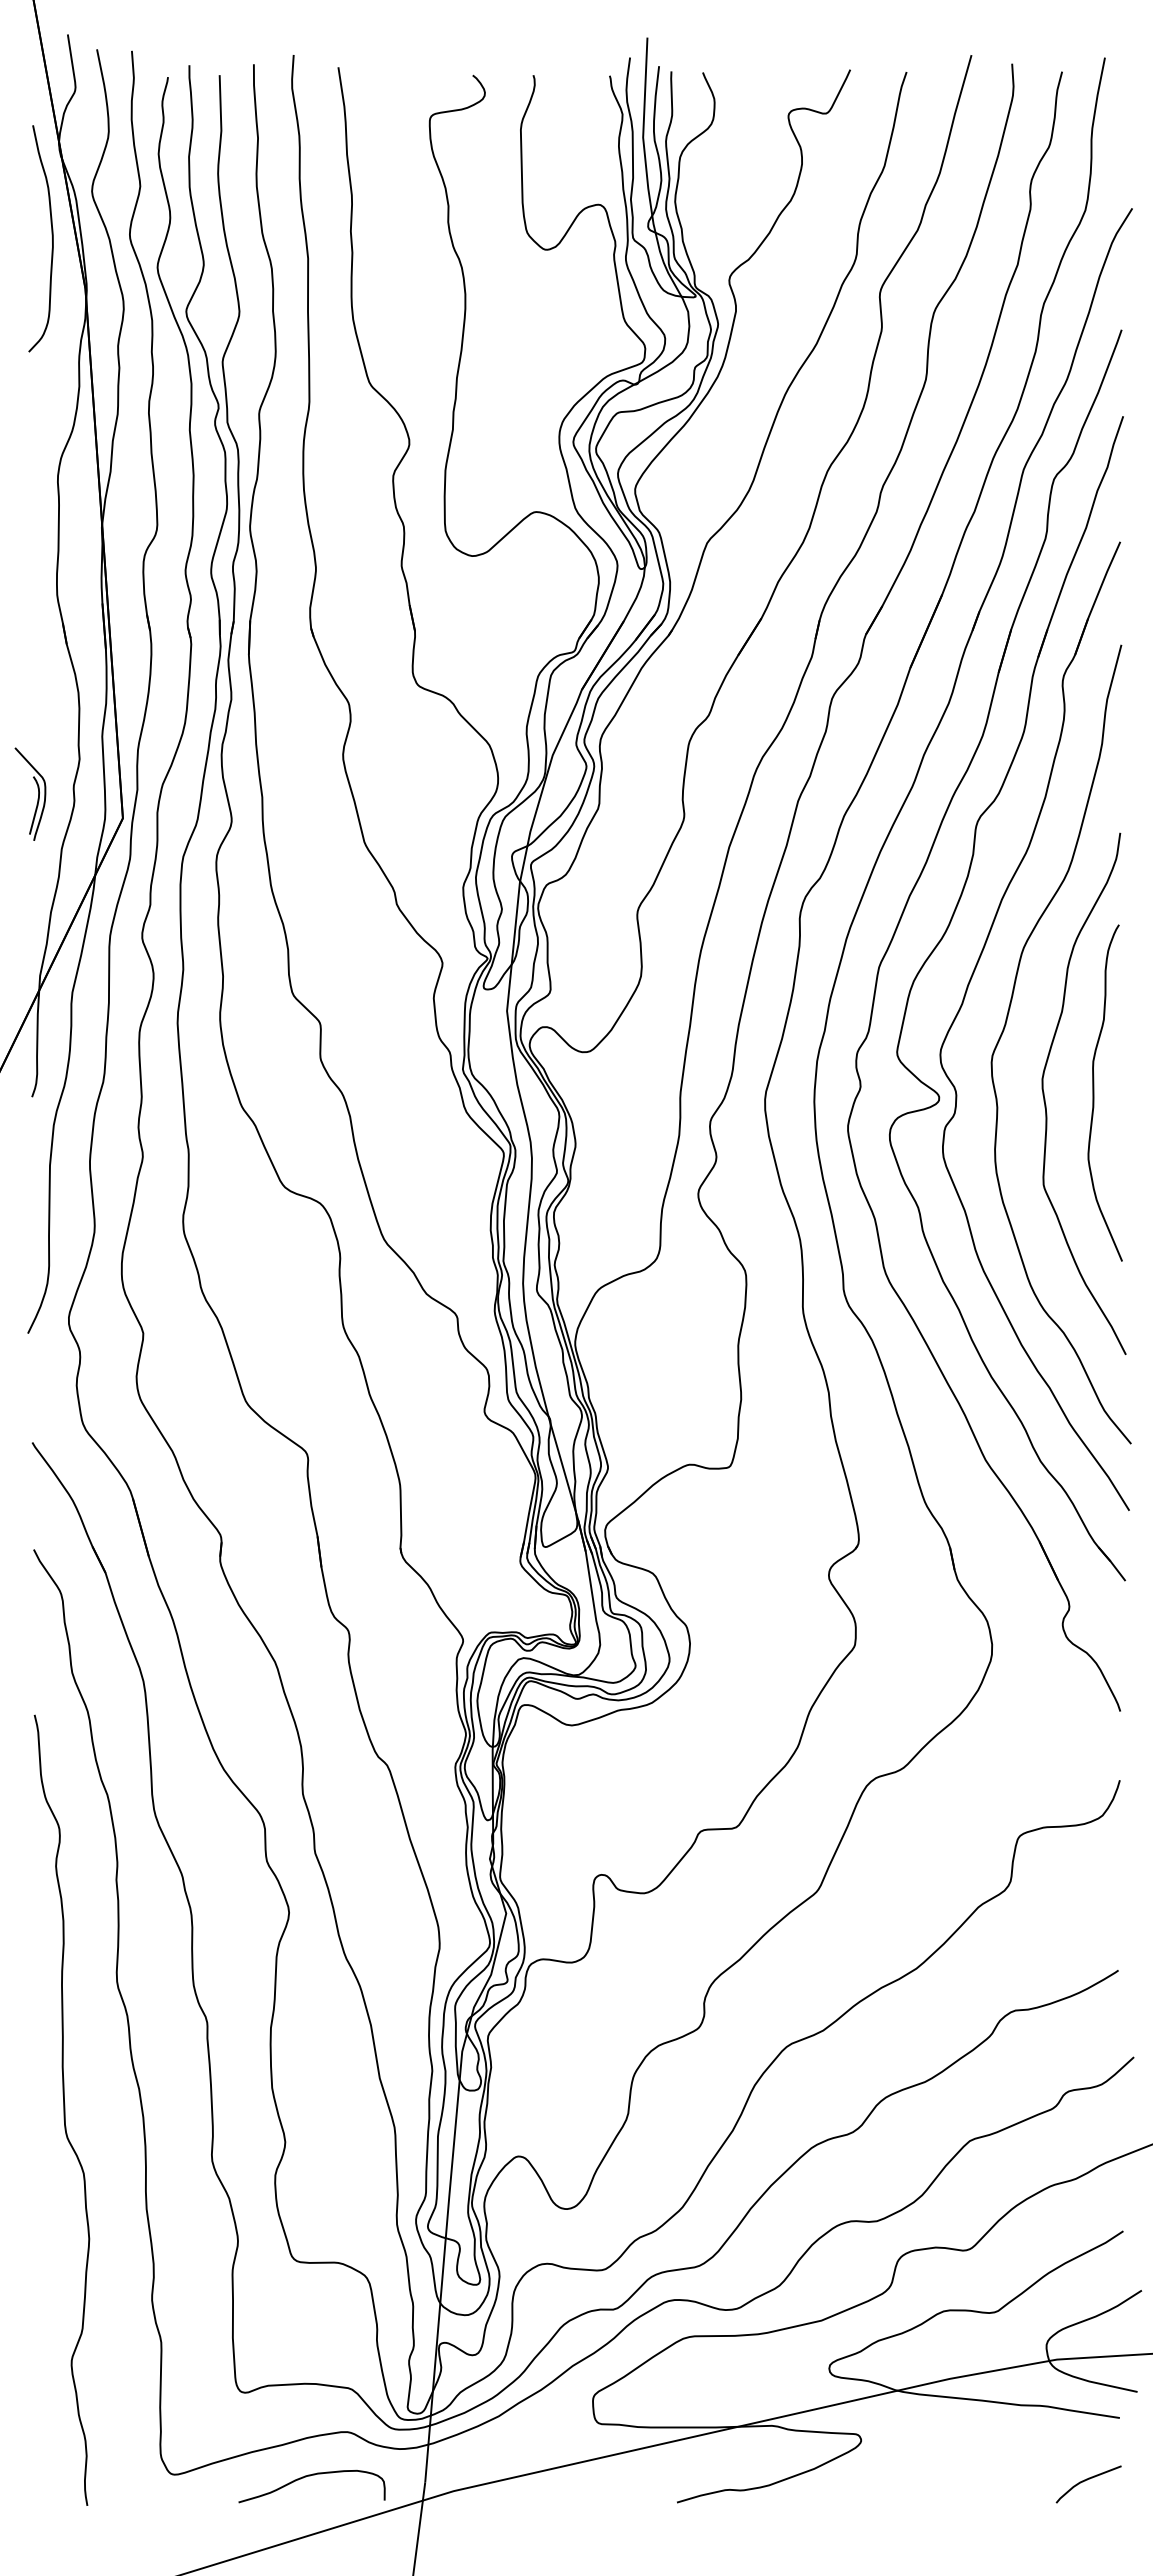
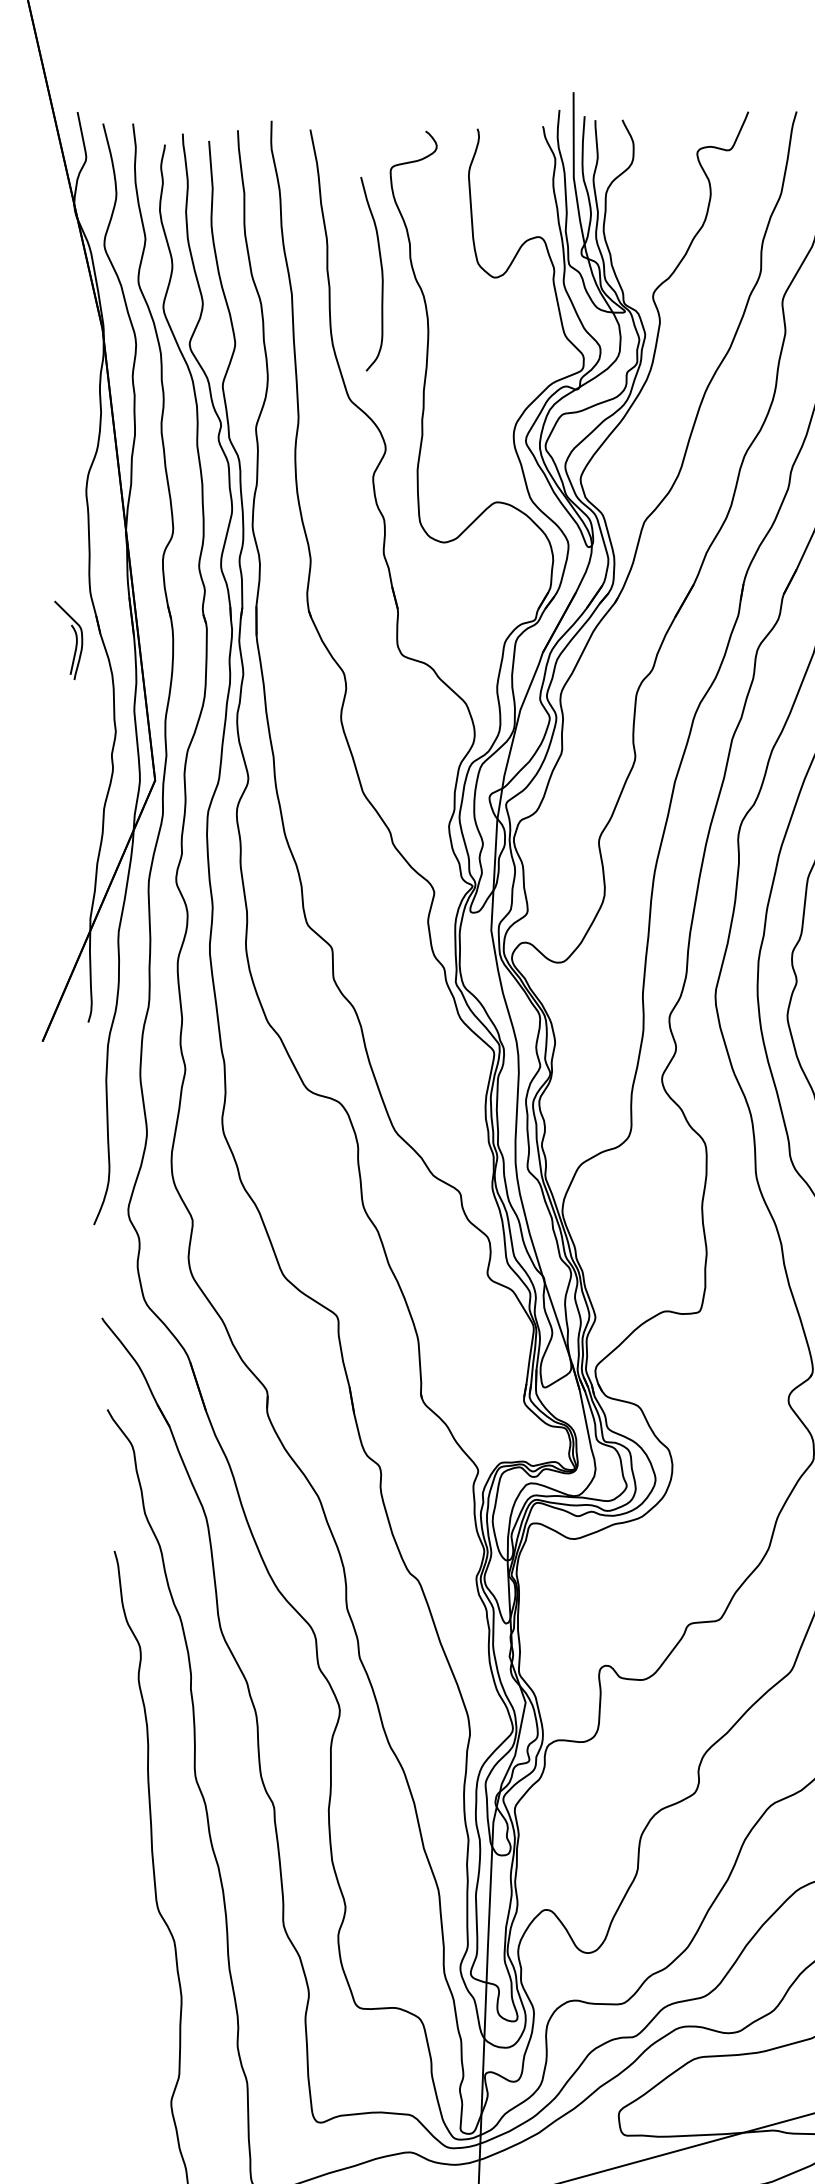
curve: (51, 236) -> (381, 271), moved
part: (38, 793) -> (76, 639), moved

